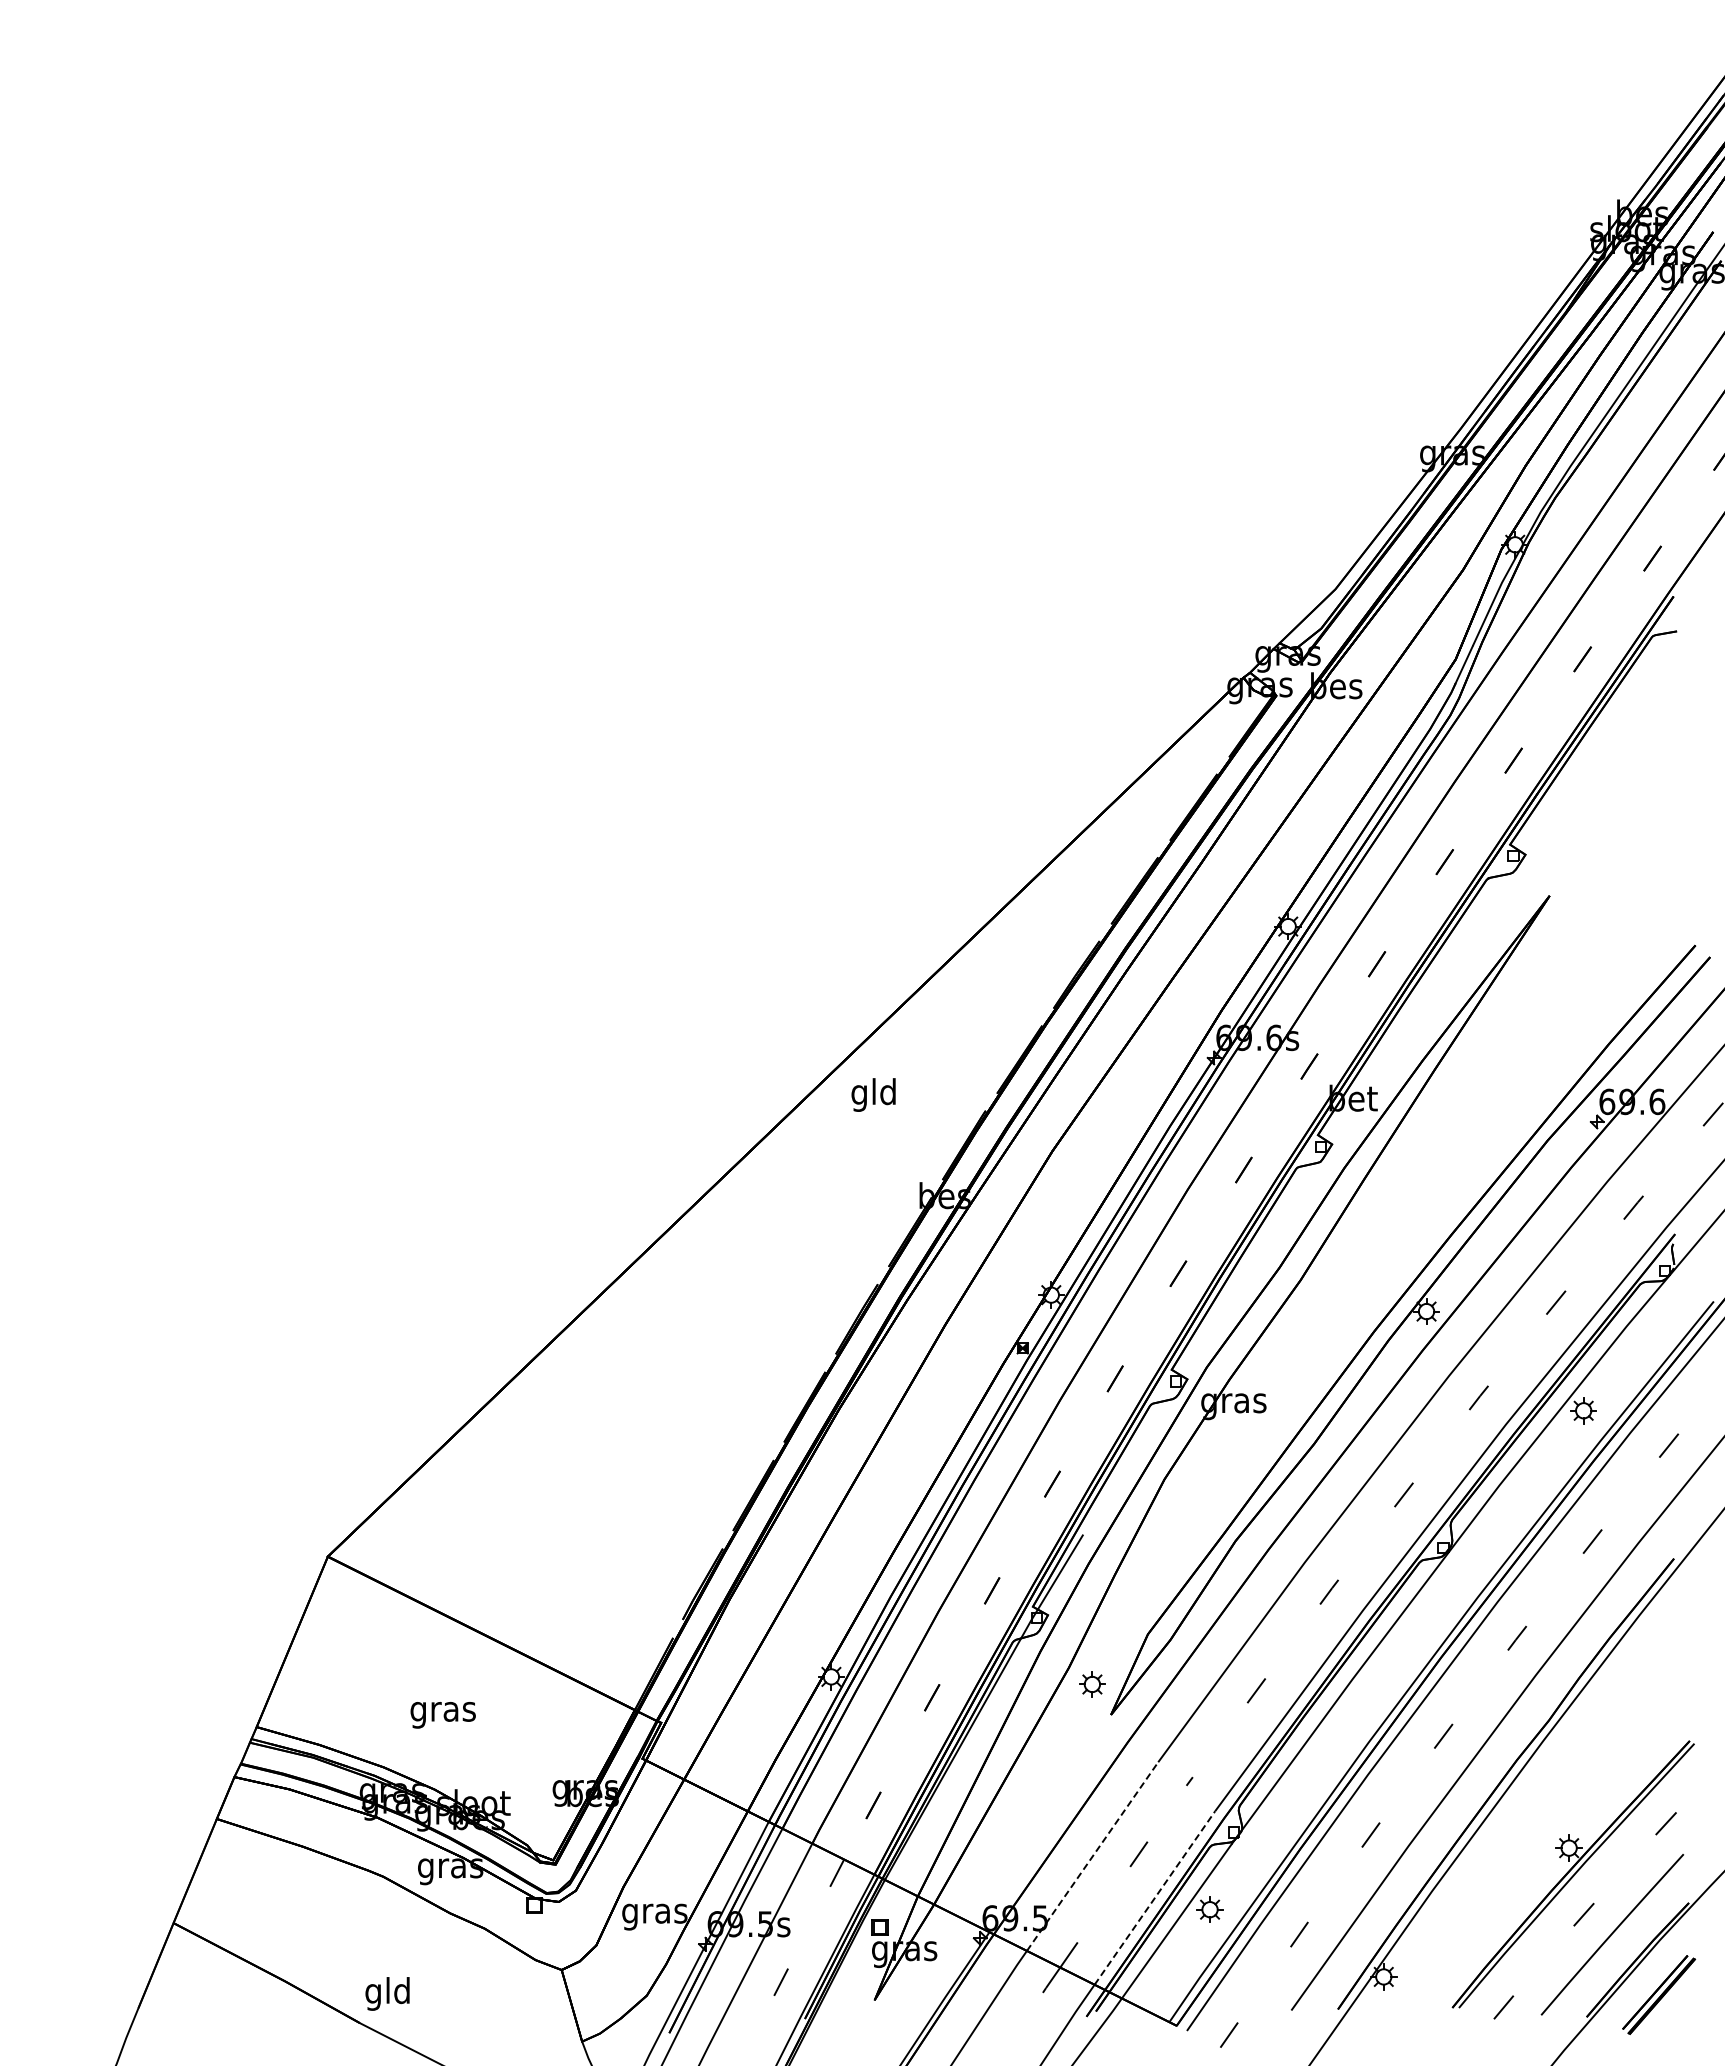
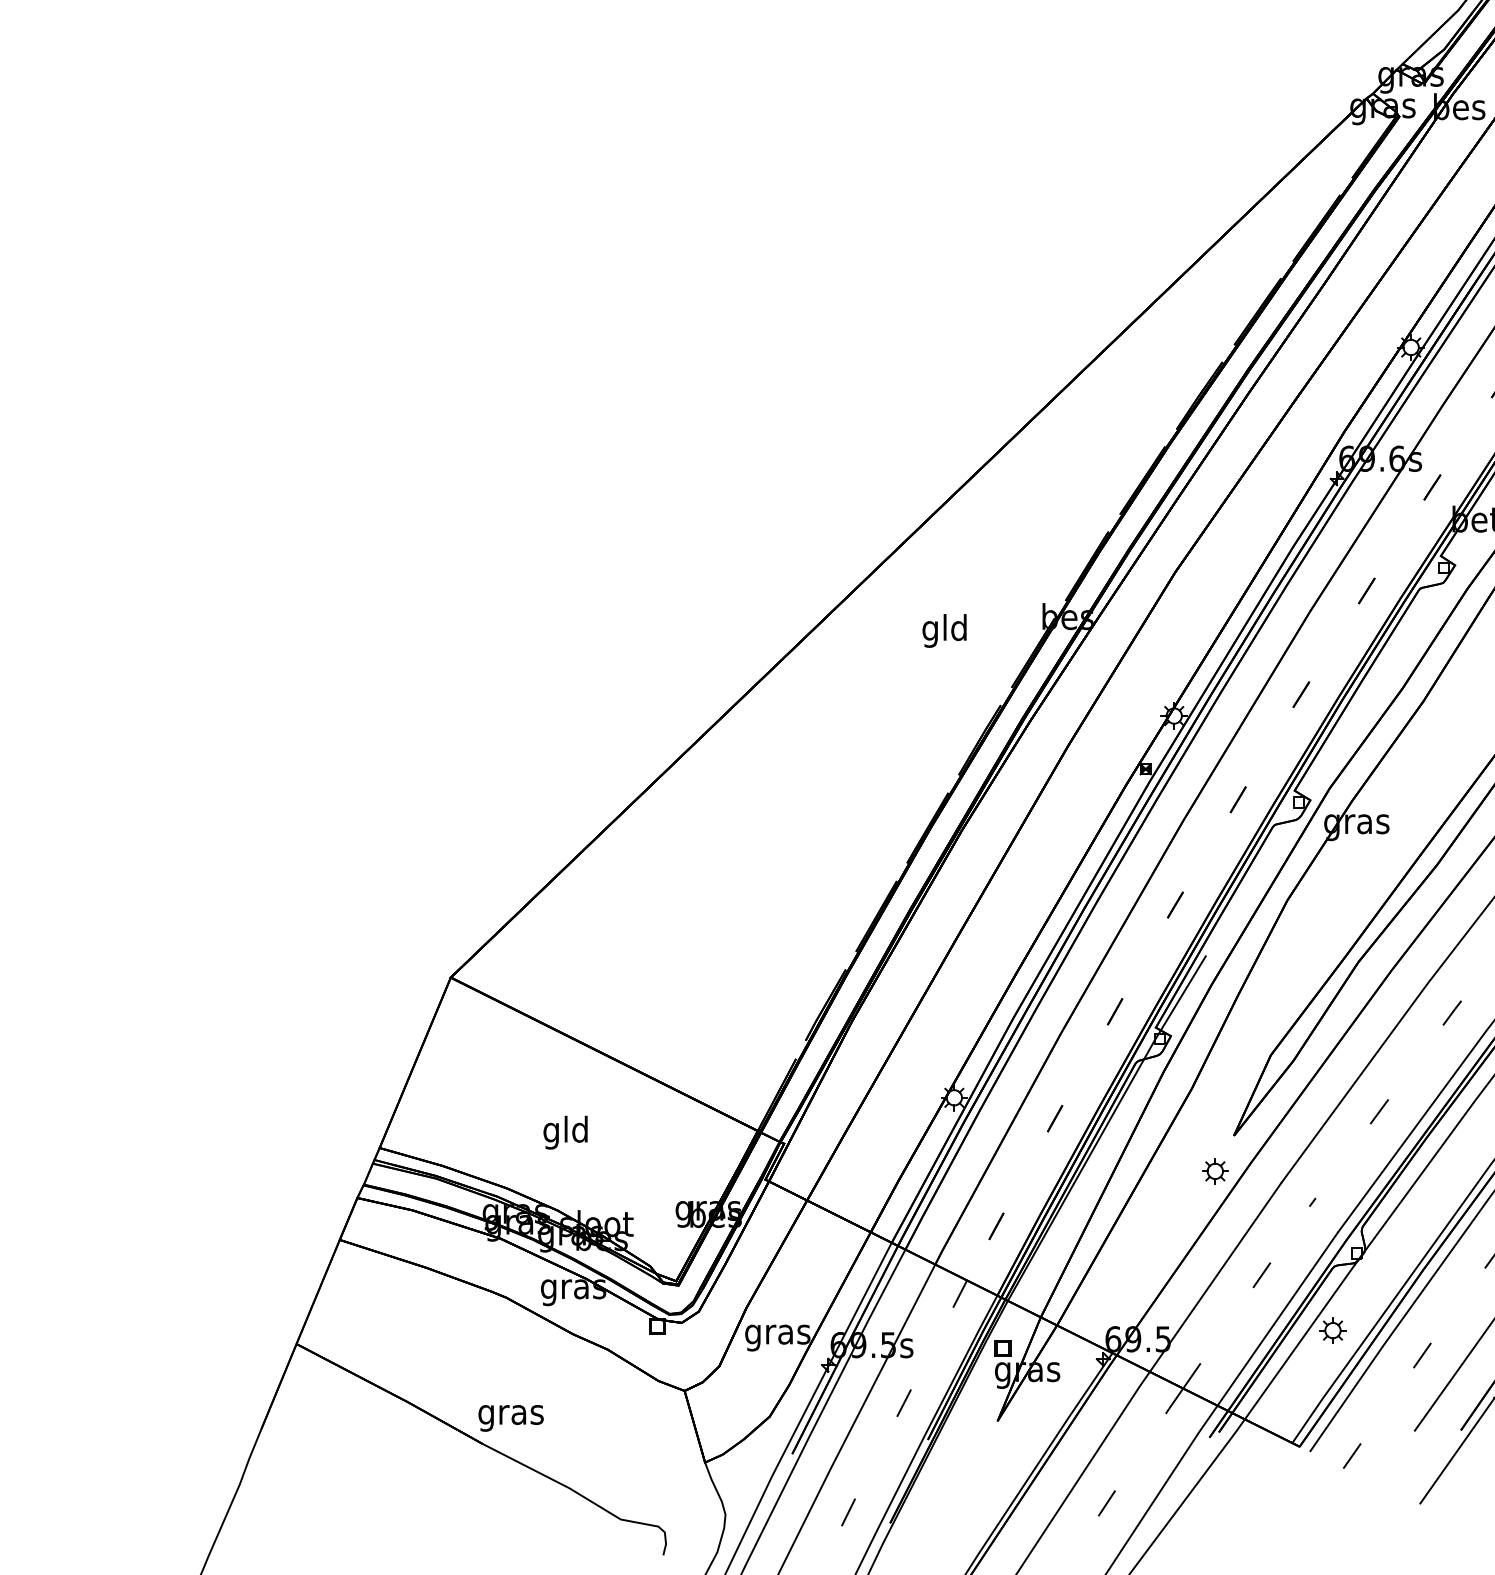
text: (873, 1094) -> (944, 630), moved
part: (1092, 1684) -> (1215, 1171), moved
text: (442, 1711) -> (565, 1132), gras -> gld
line: (1092, 1856) -> (1215, 1277), dashed -> solid
line: (1154, 1898) -> (1277, 1319), dashed -> solid
text: (387, 1993) -> (510, 1414), gld -> gras

